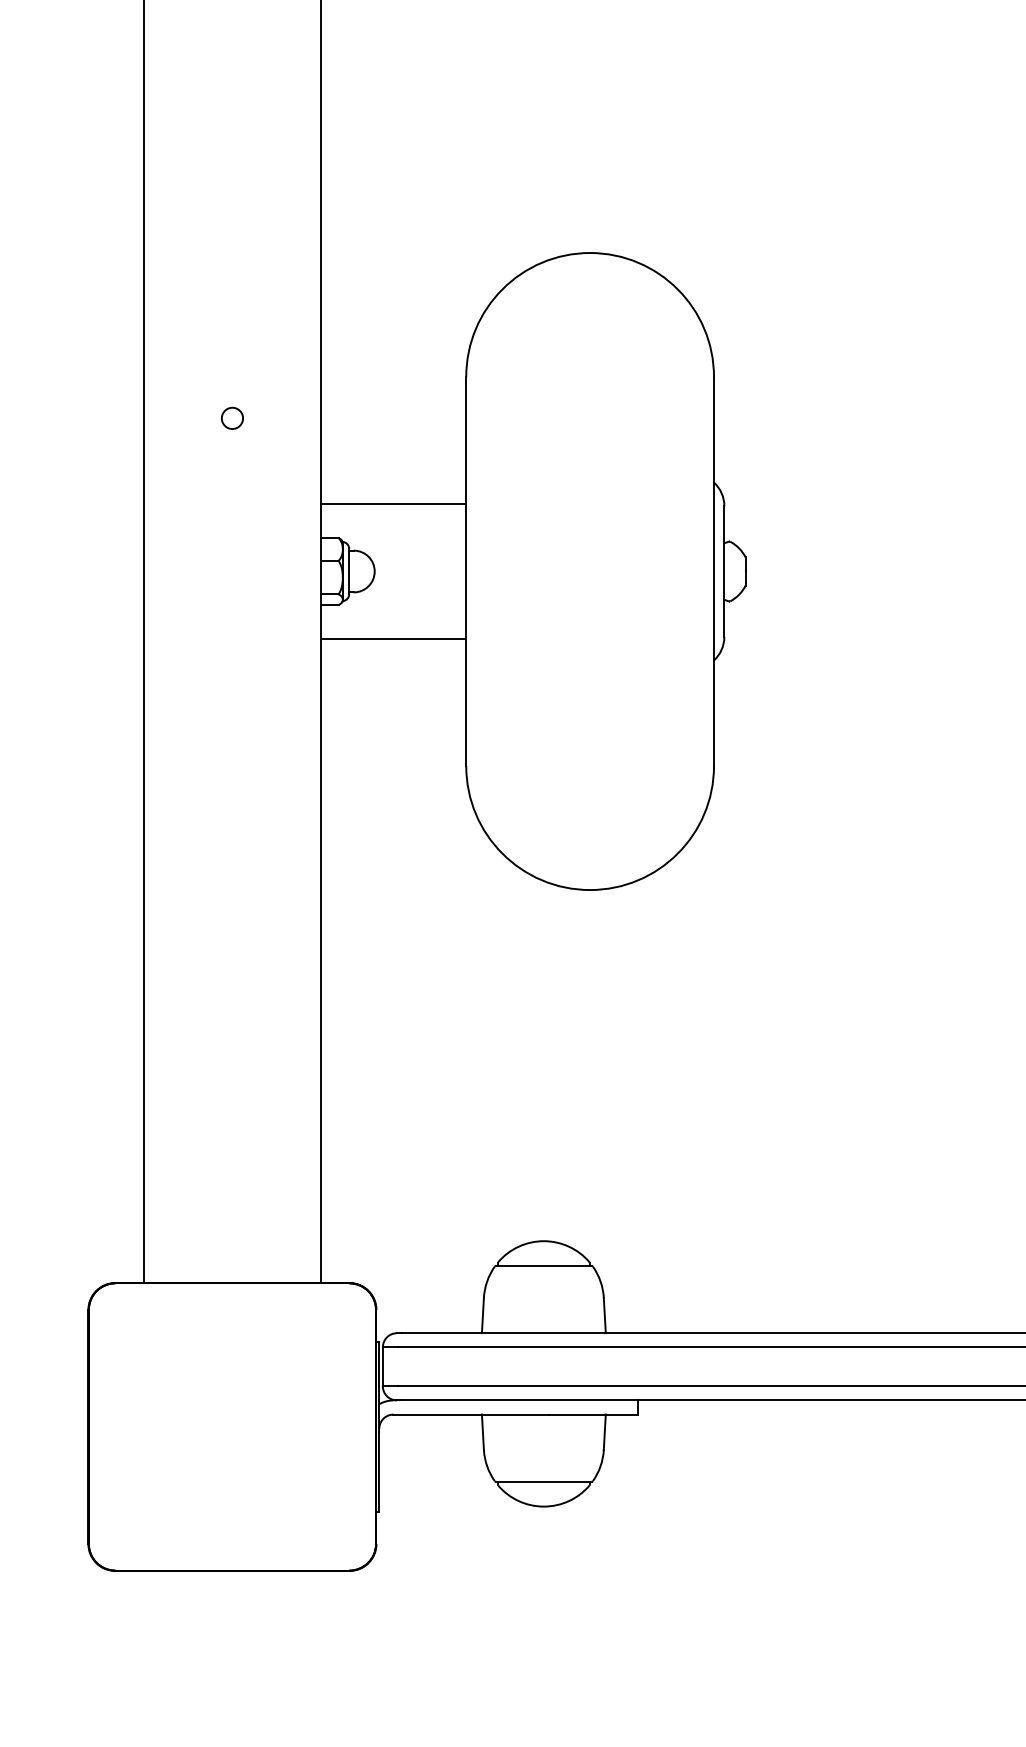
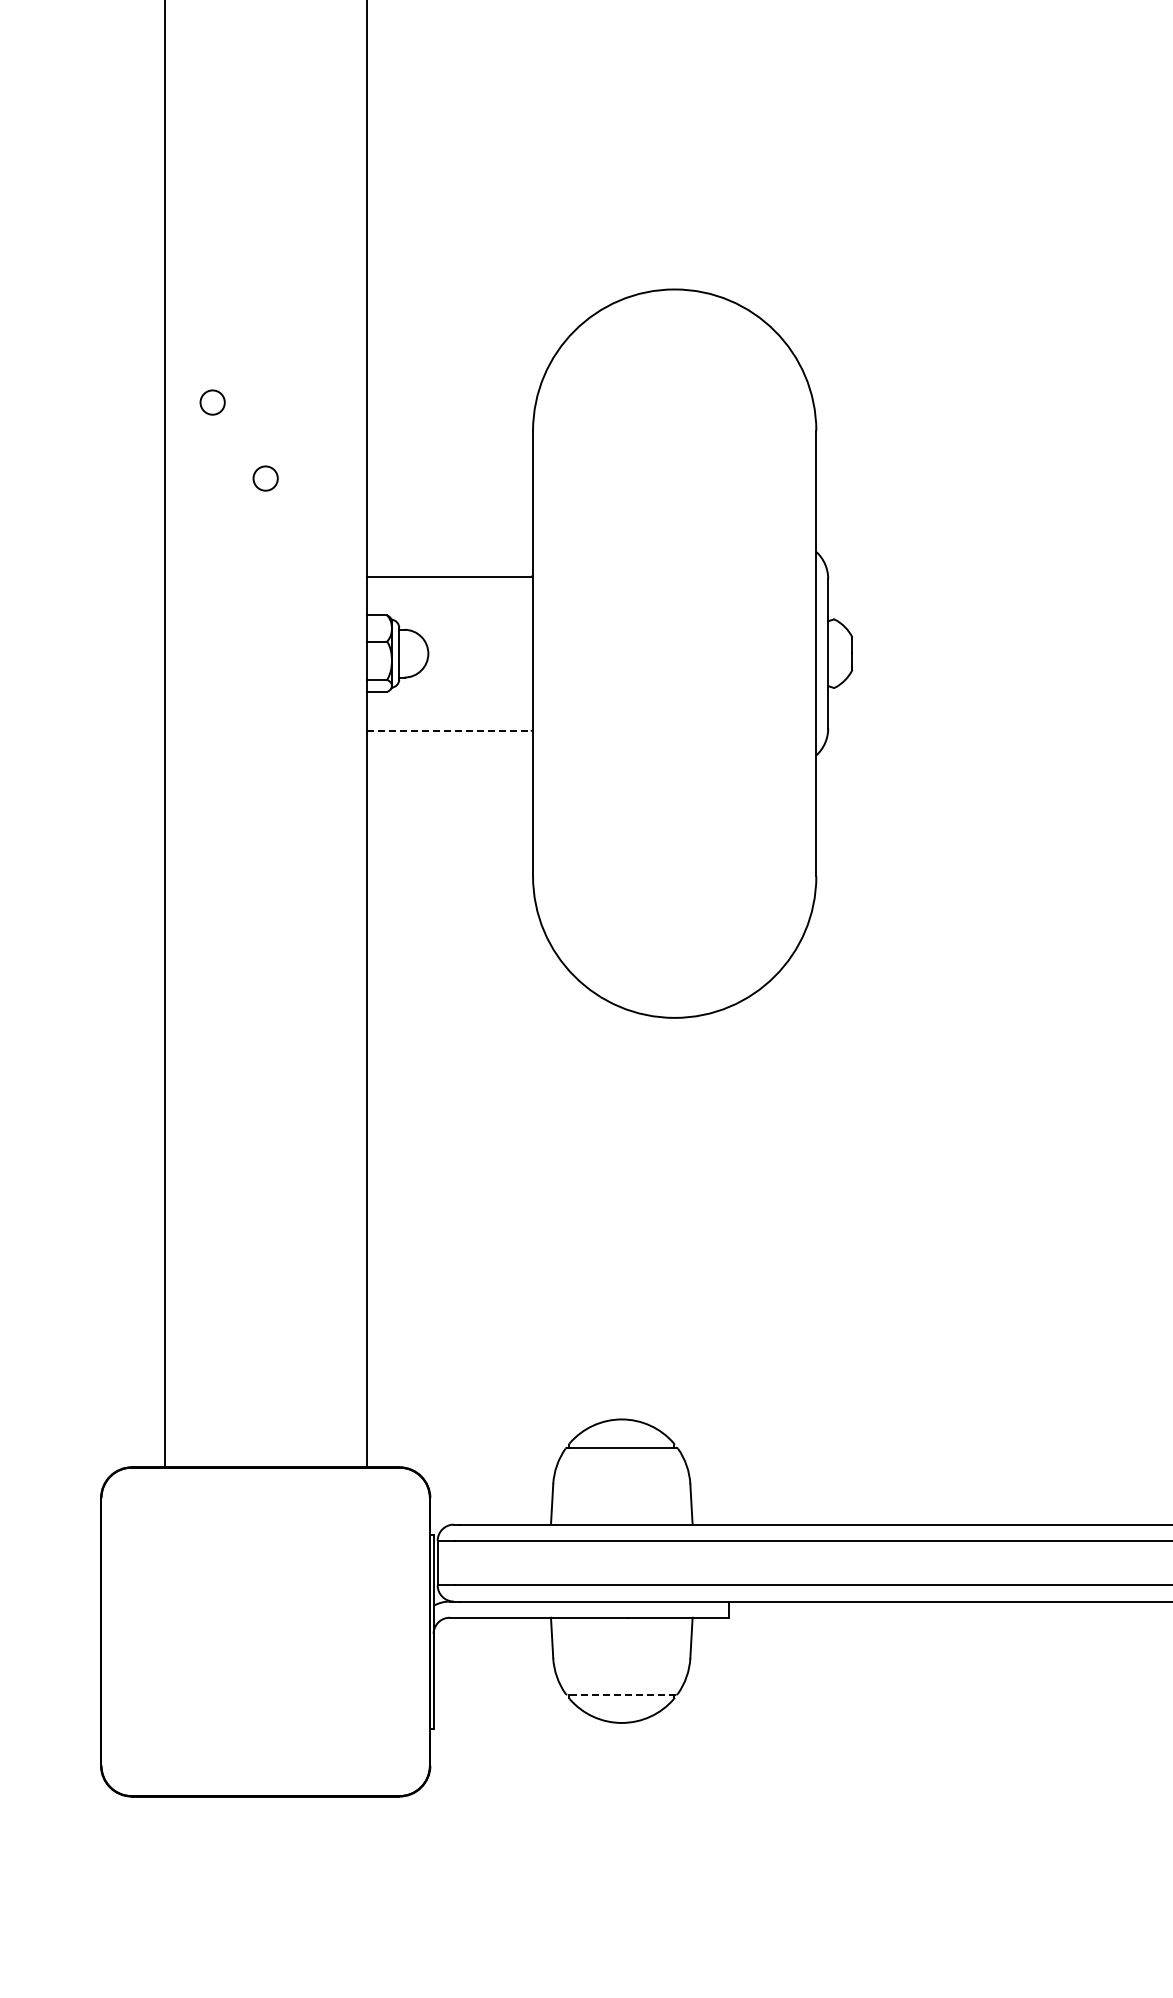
circle: (185, 351) -> (212, 402), added
line: (392, 638) -> (448, 730), solid -> dashed
line: (543, 1481) -> (621, 1694), solid -> dashed

